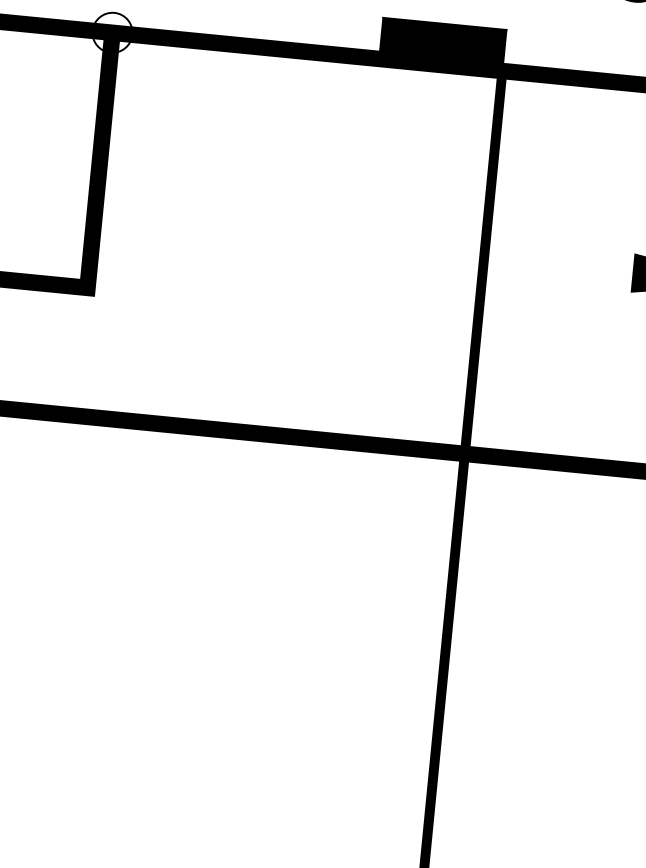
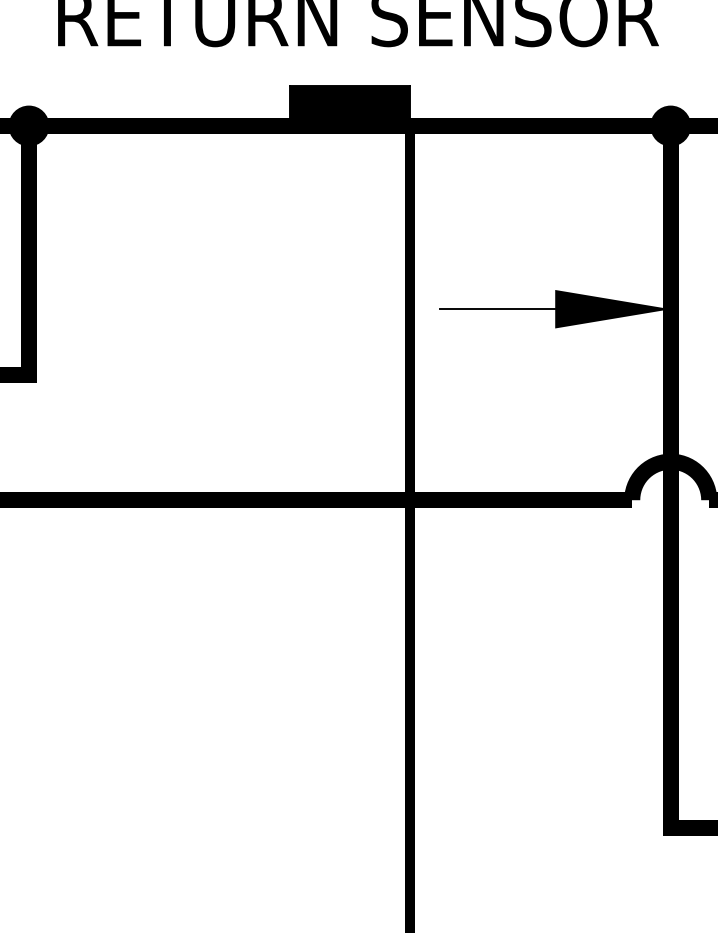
fill: (112, 32) -> (28, 125), added
line: (573, 267) -> (497, 309), added

